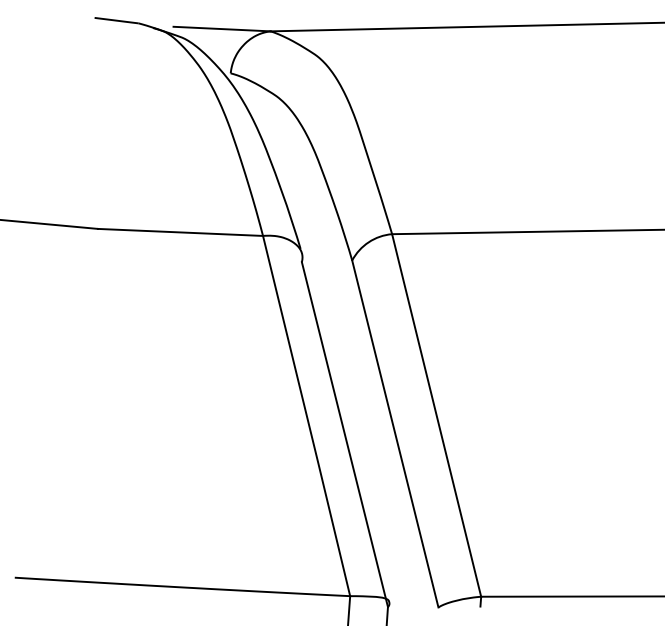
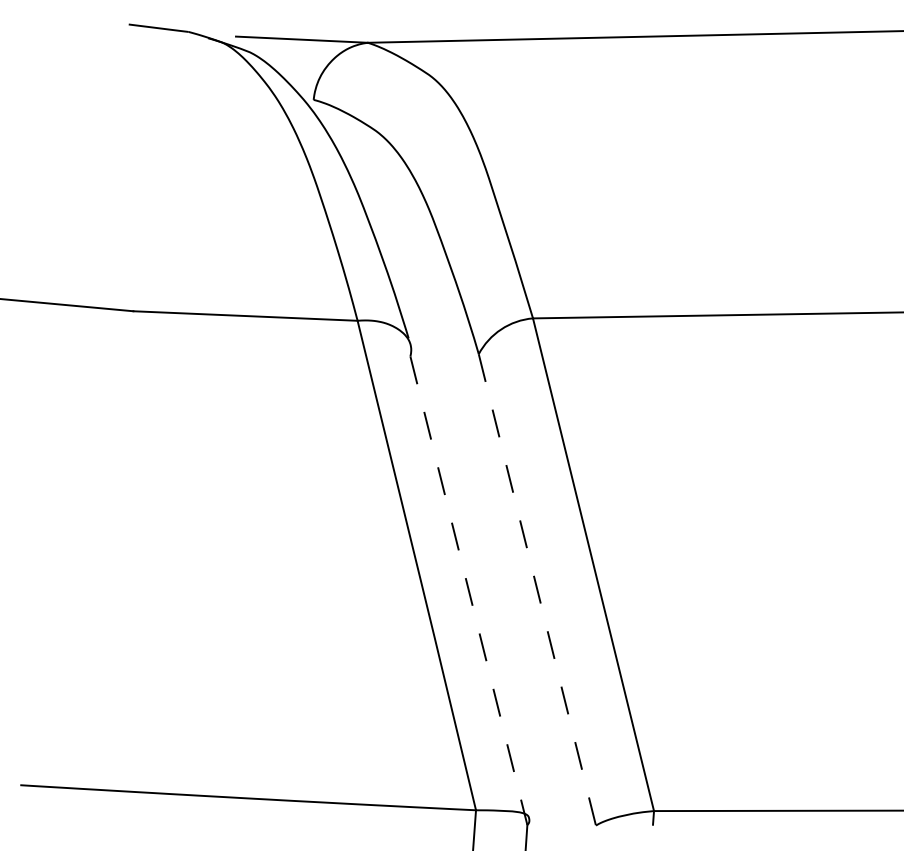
line: (395, 433) -> (537, 589), solid -> dashed
line: (345, 435) -> (469, 591), solid -> dashed

